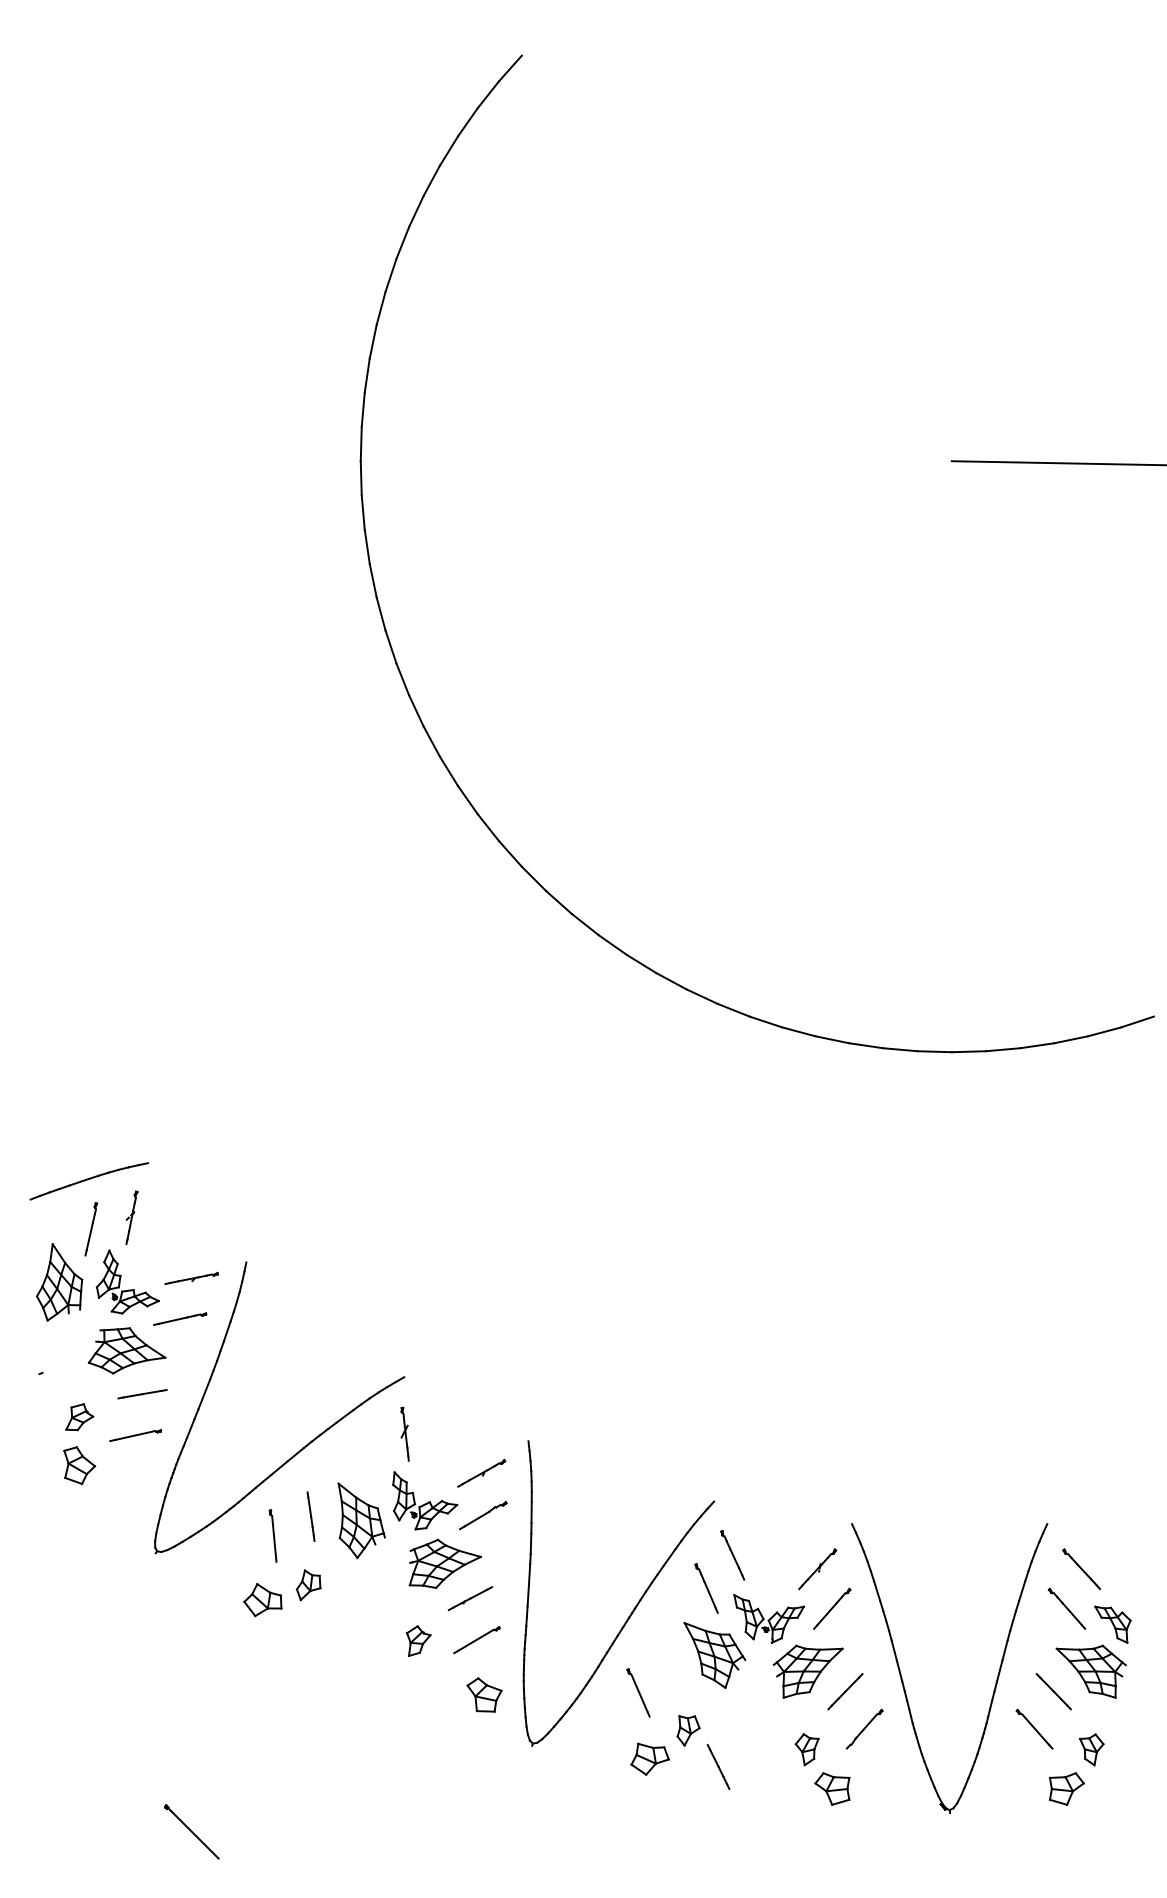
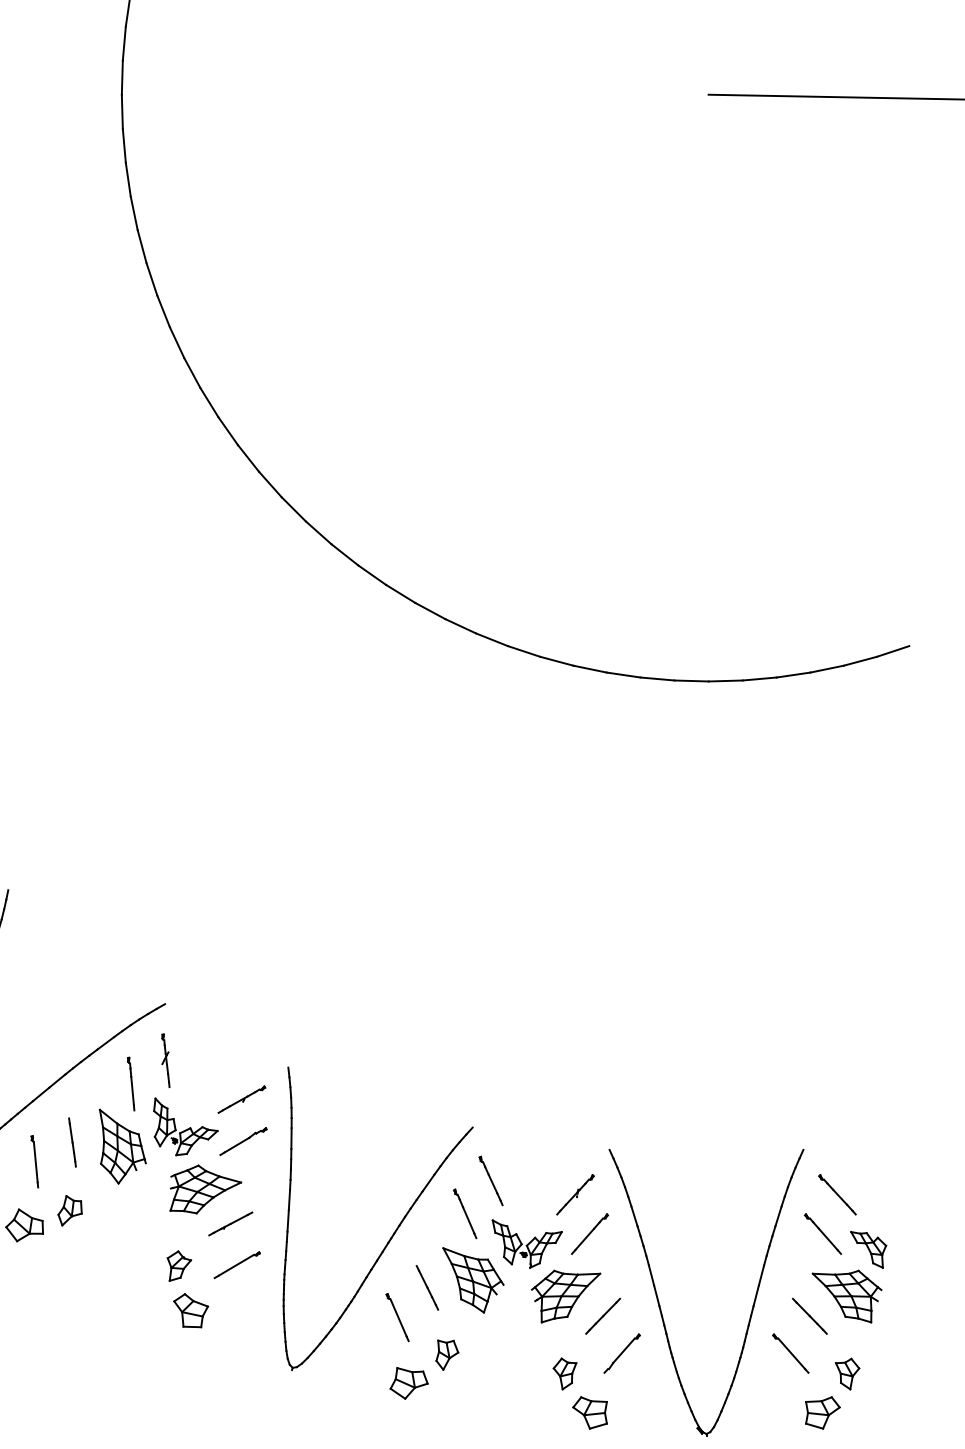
part: (369, 1457) -> (130, 1083), added
part: (484, 1694) -> (191, 1310), moved
line: (718, 1766) -> (427, 1287), moved

